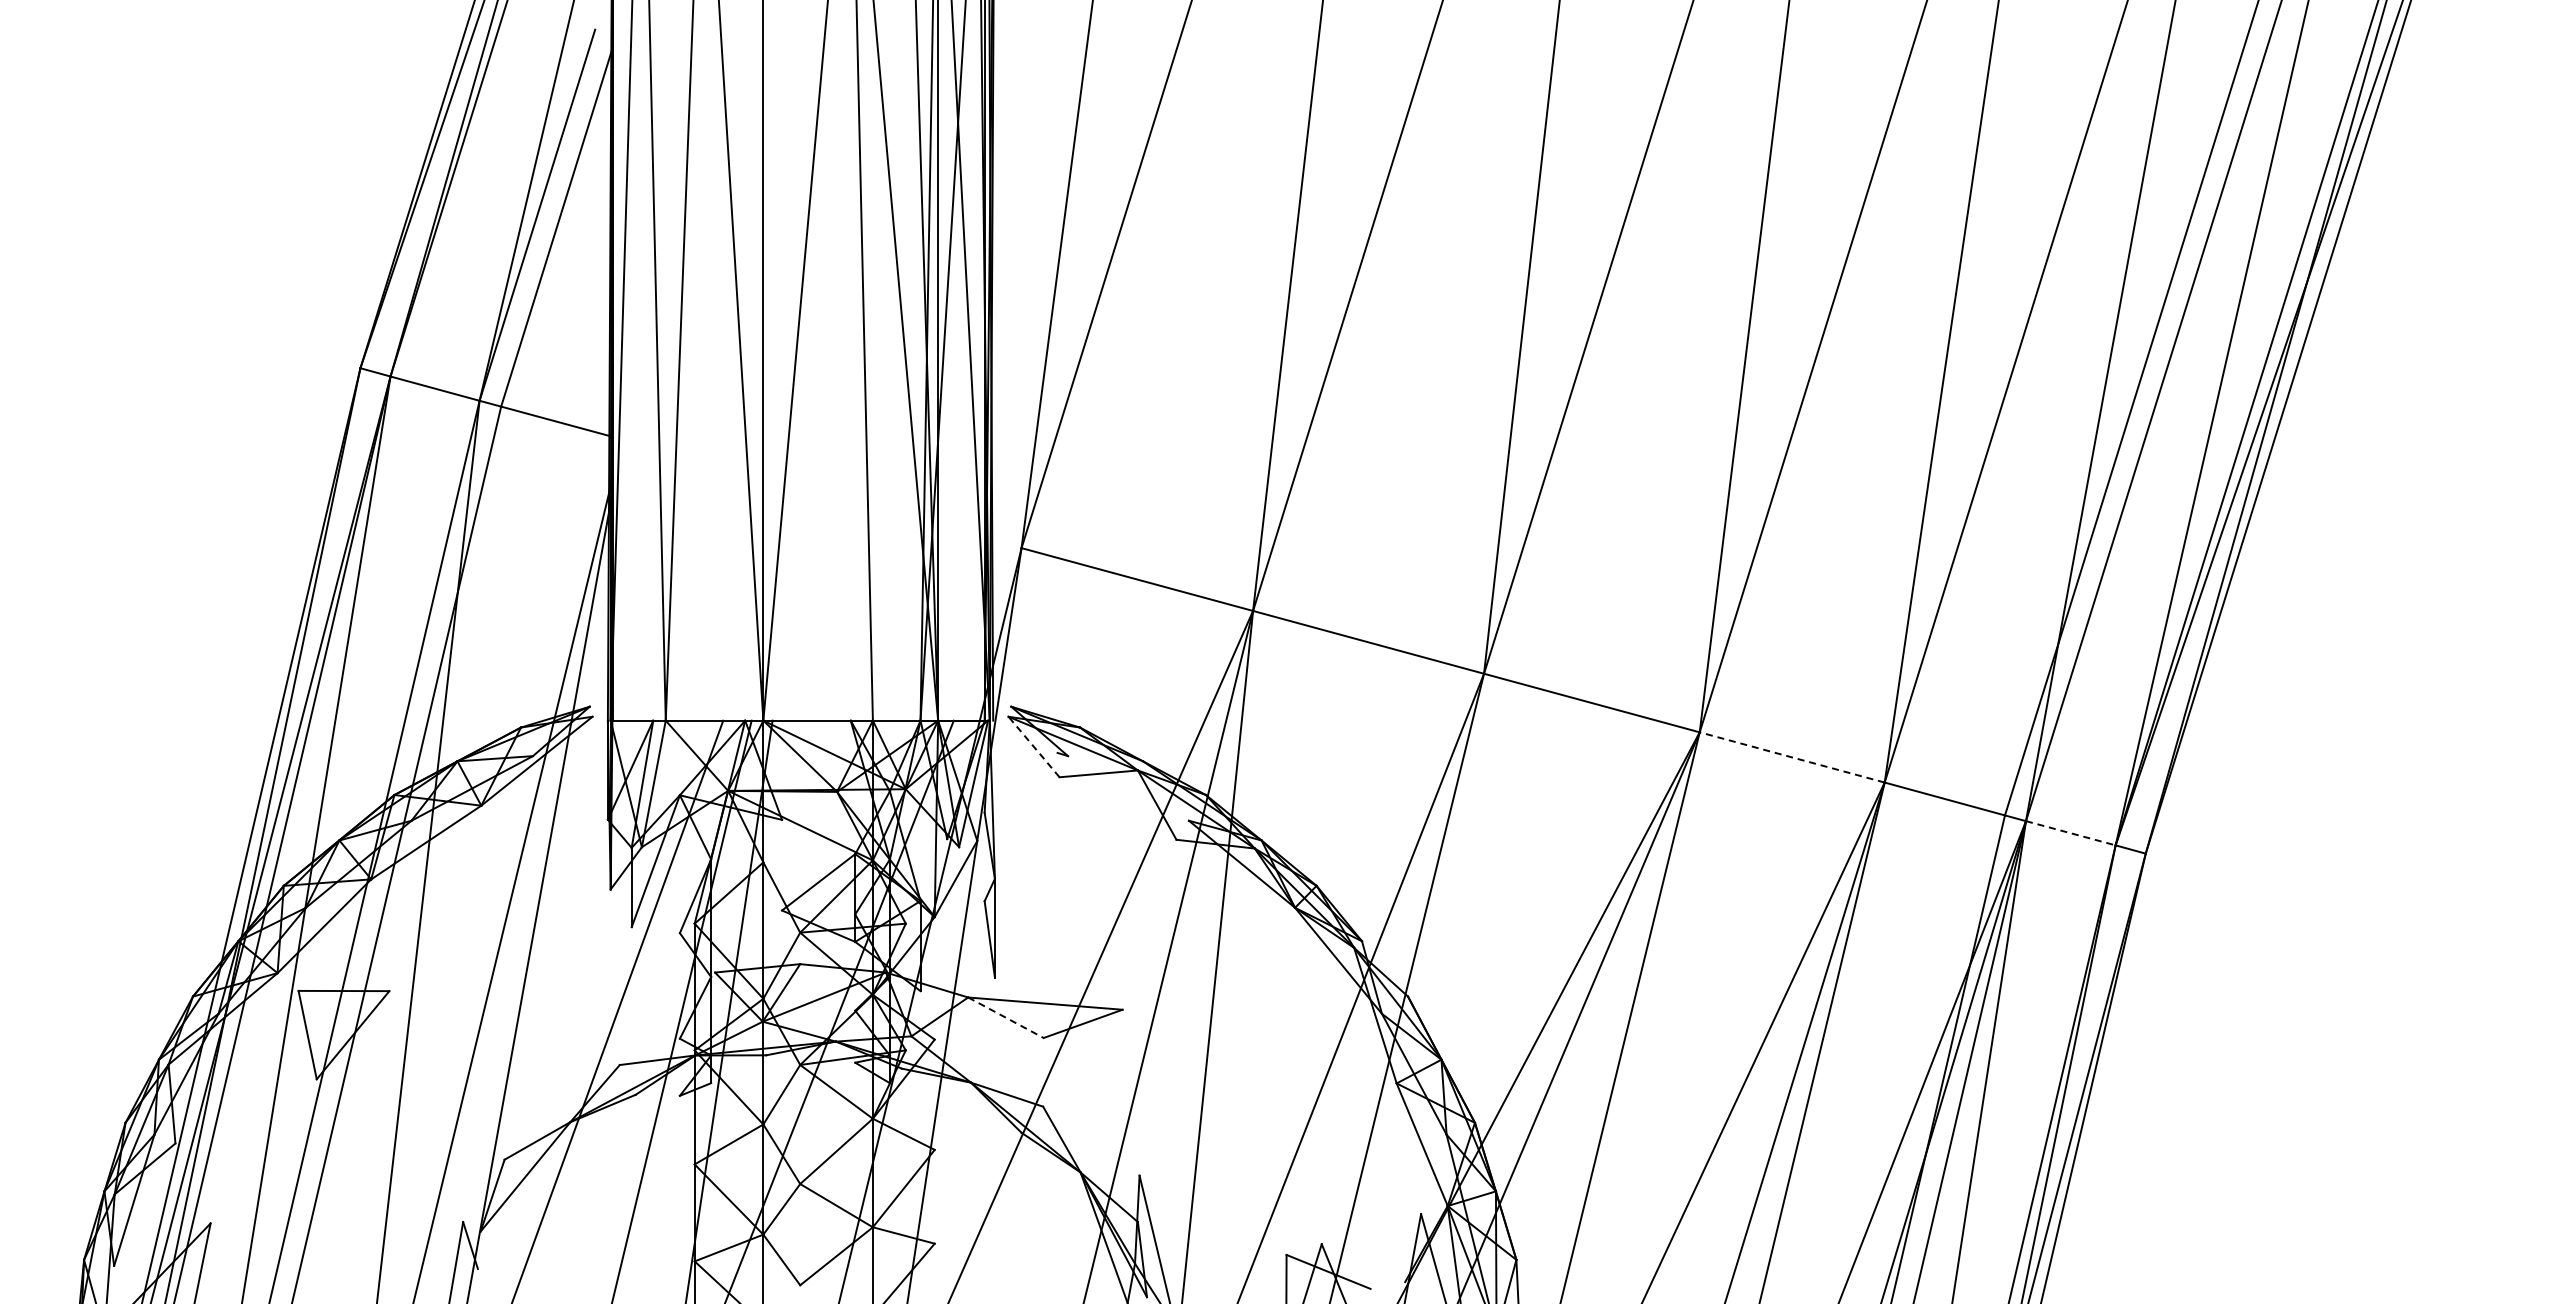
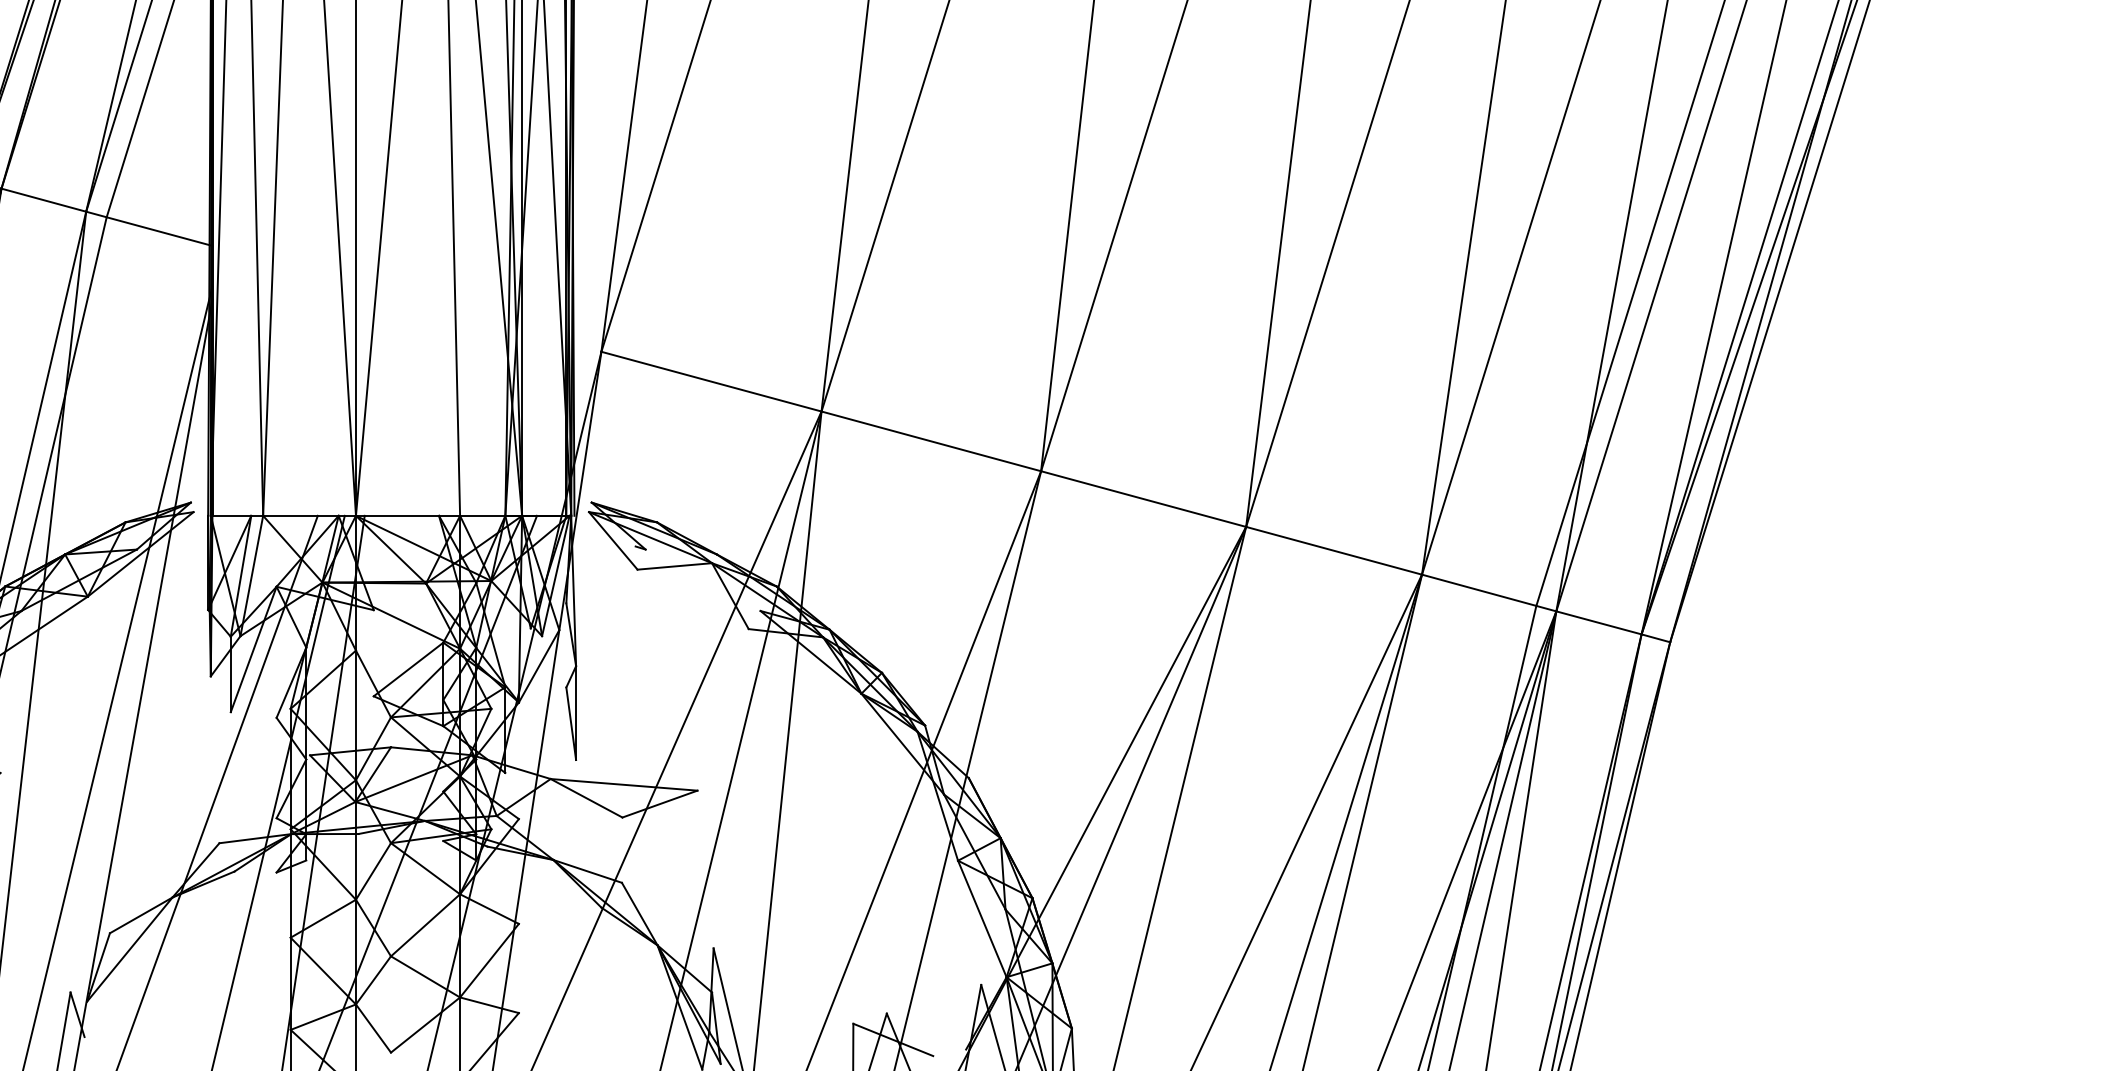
line: (1034, 747) -> (613, 541), dashed -> solid
line: (1792, 757) -> (1334, 550), dashed -> solid
line: (2071, 833) -> (1599, 623), dashed -> solid
line: (1005, 1017) -> (586, 798), dashed -> solid

